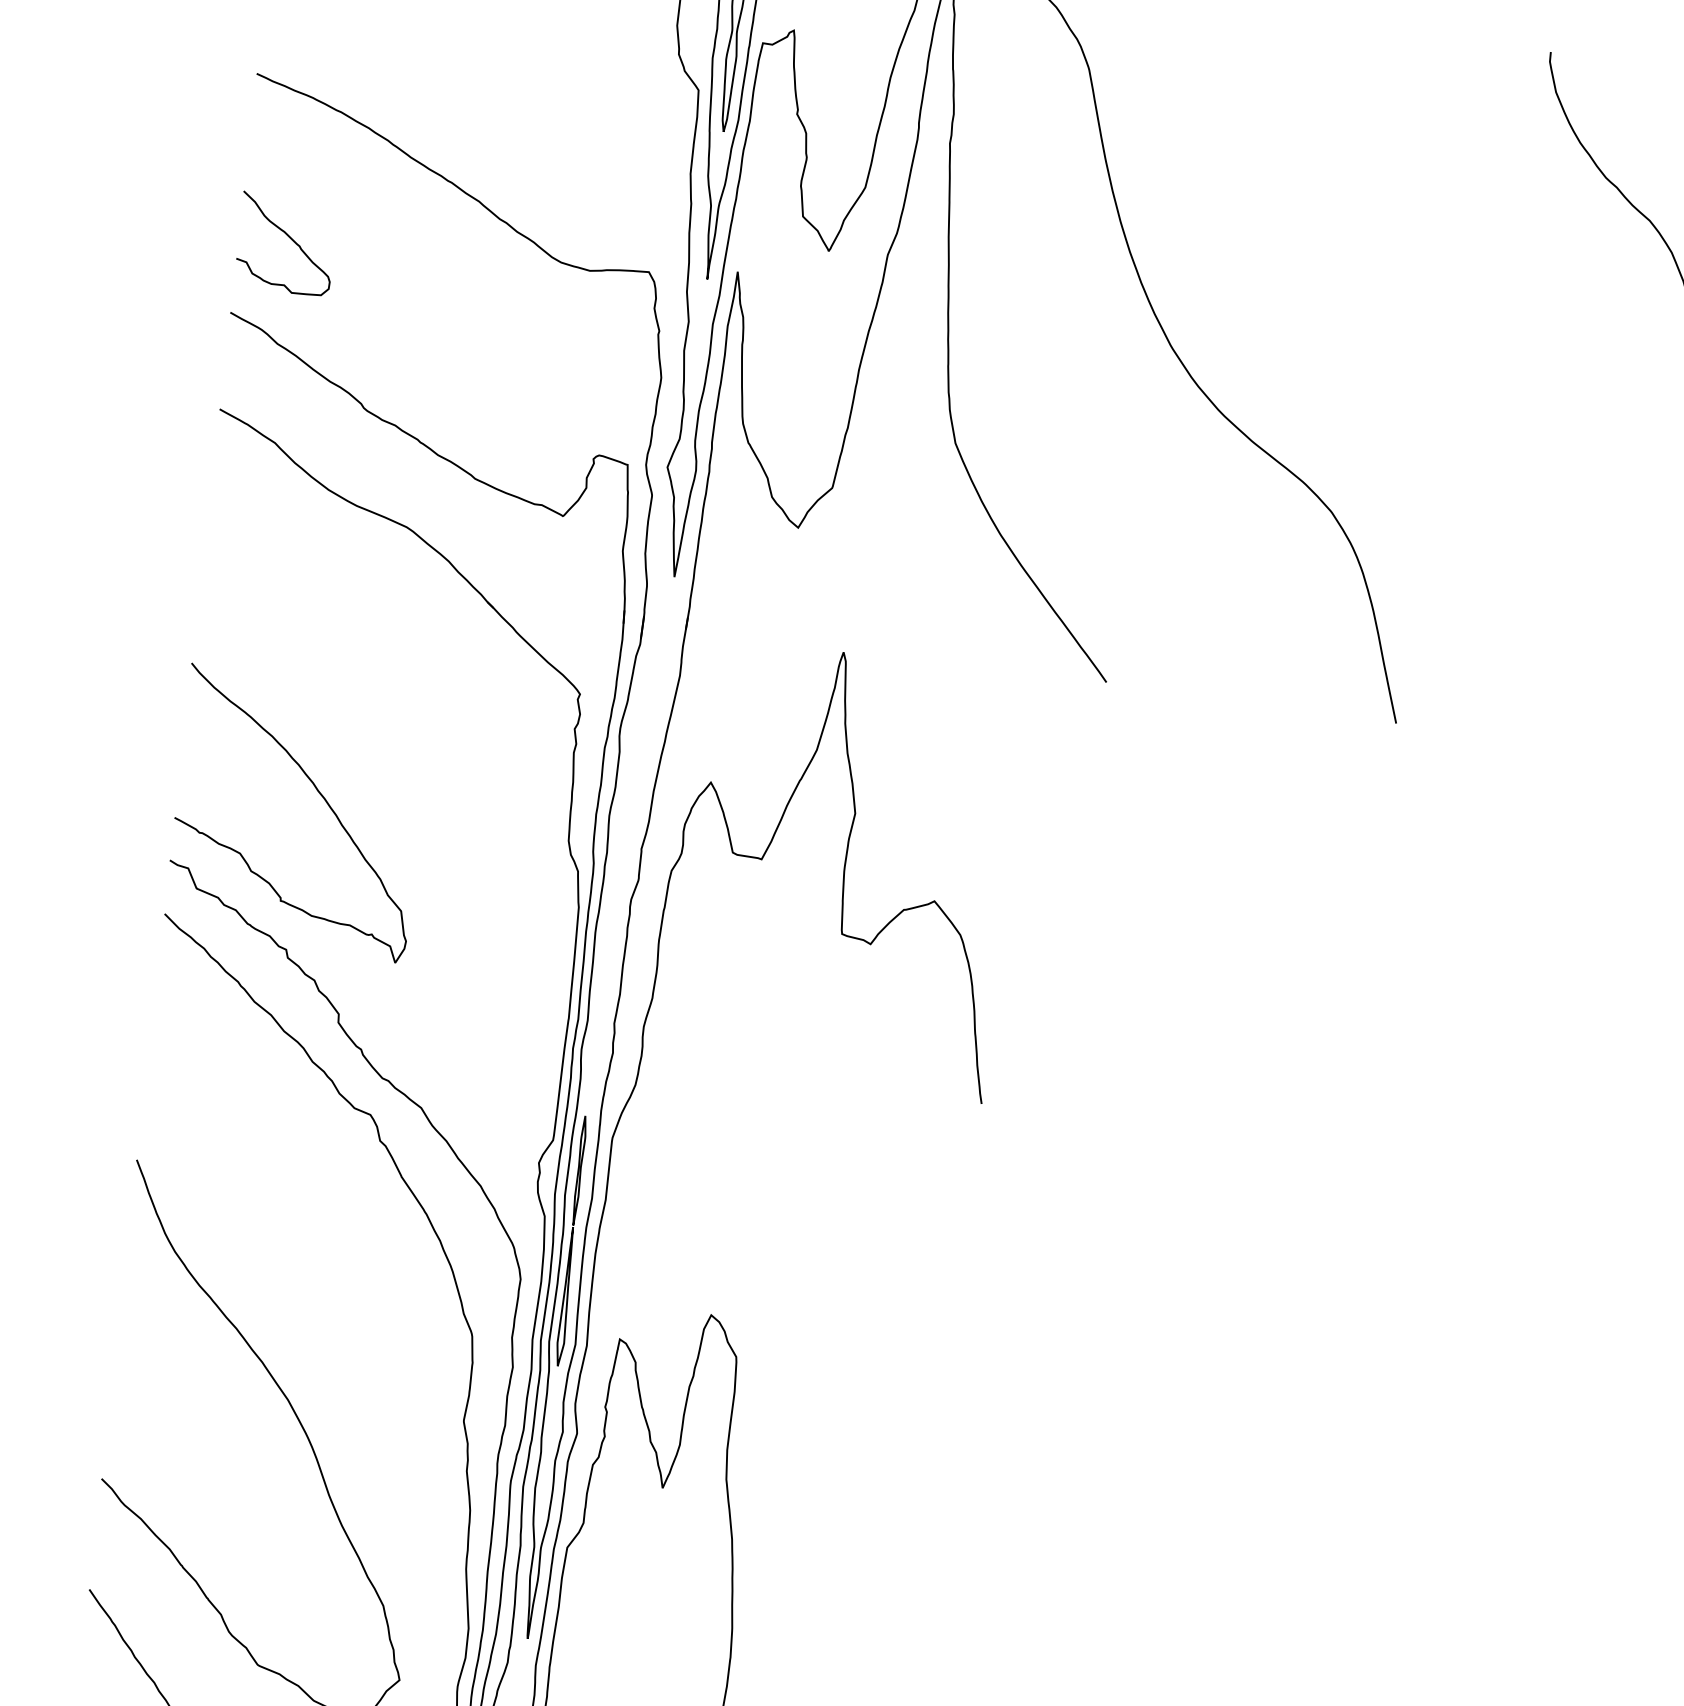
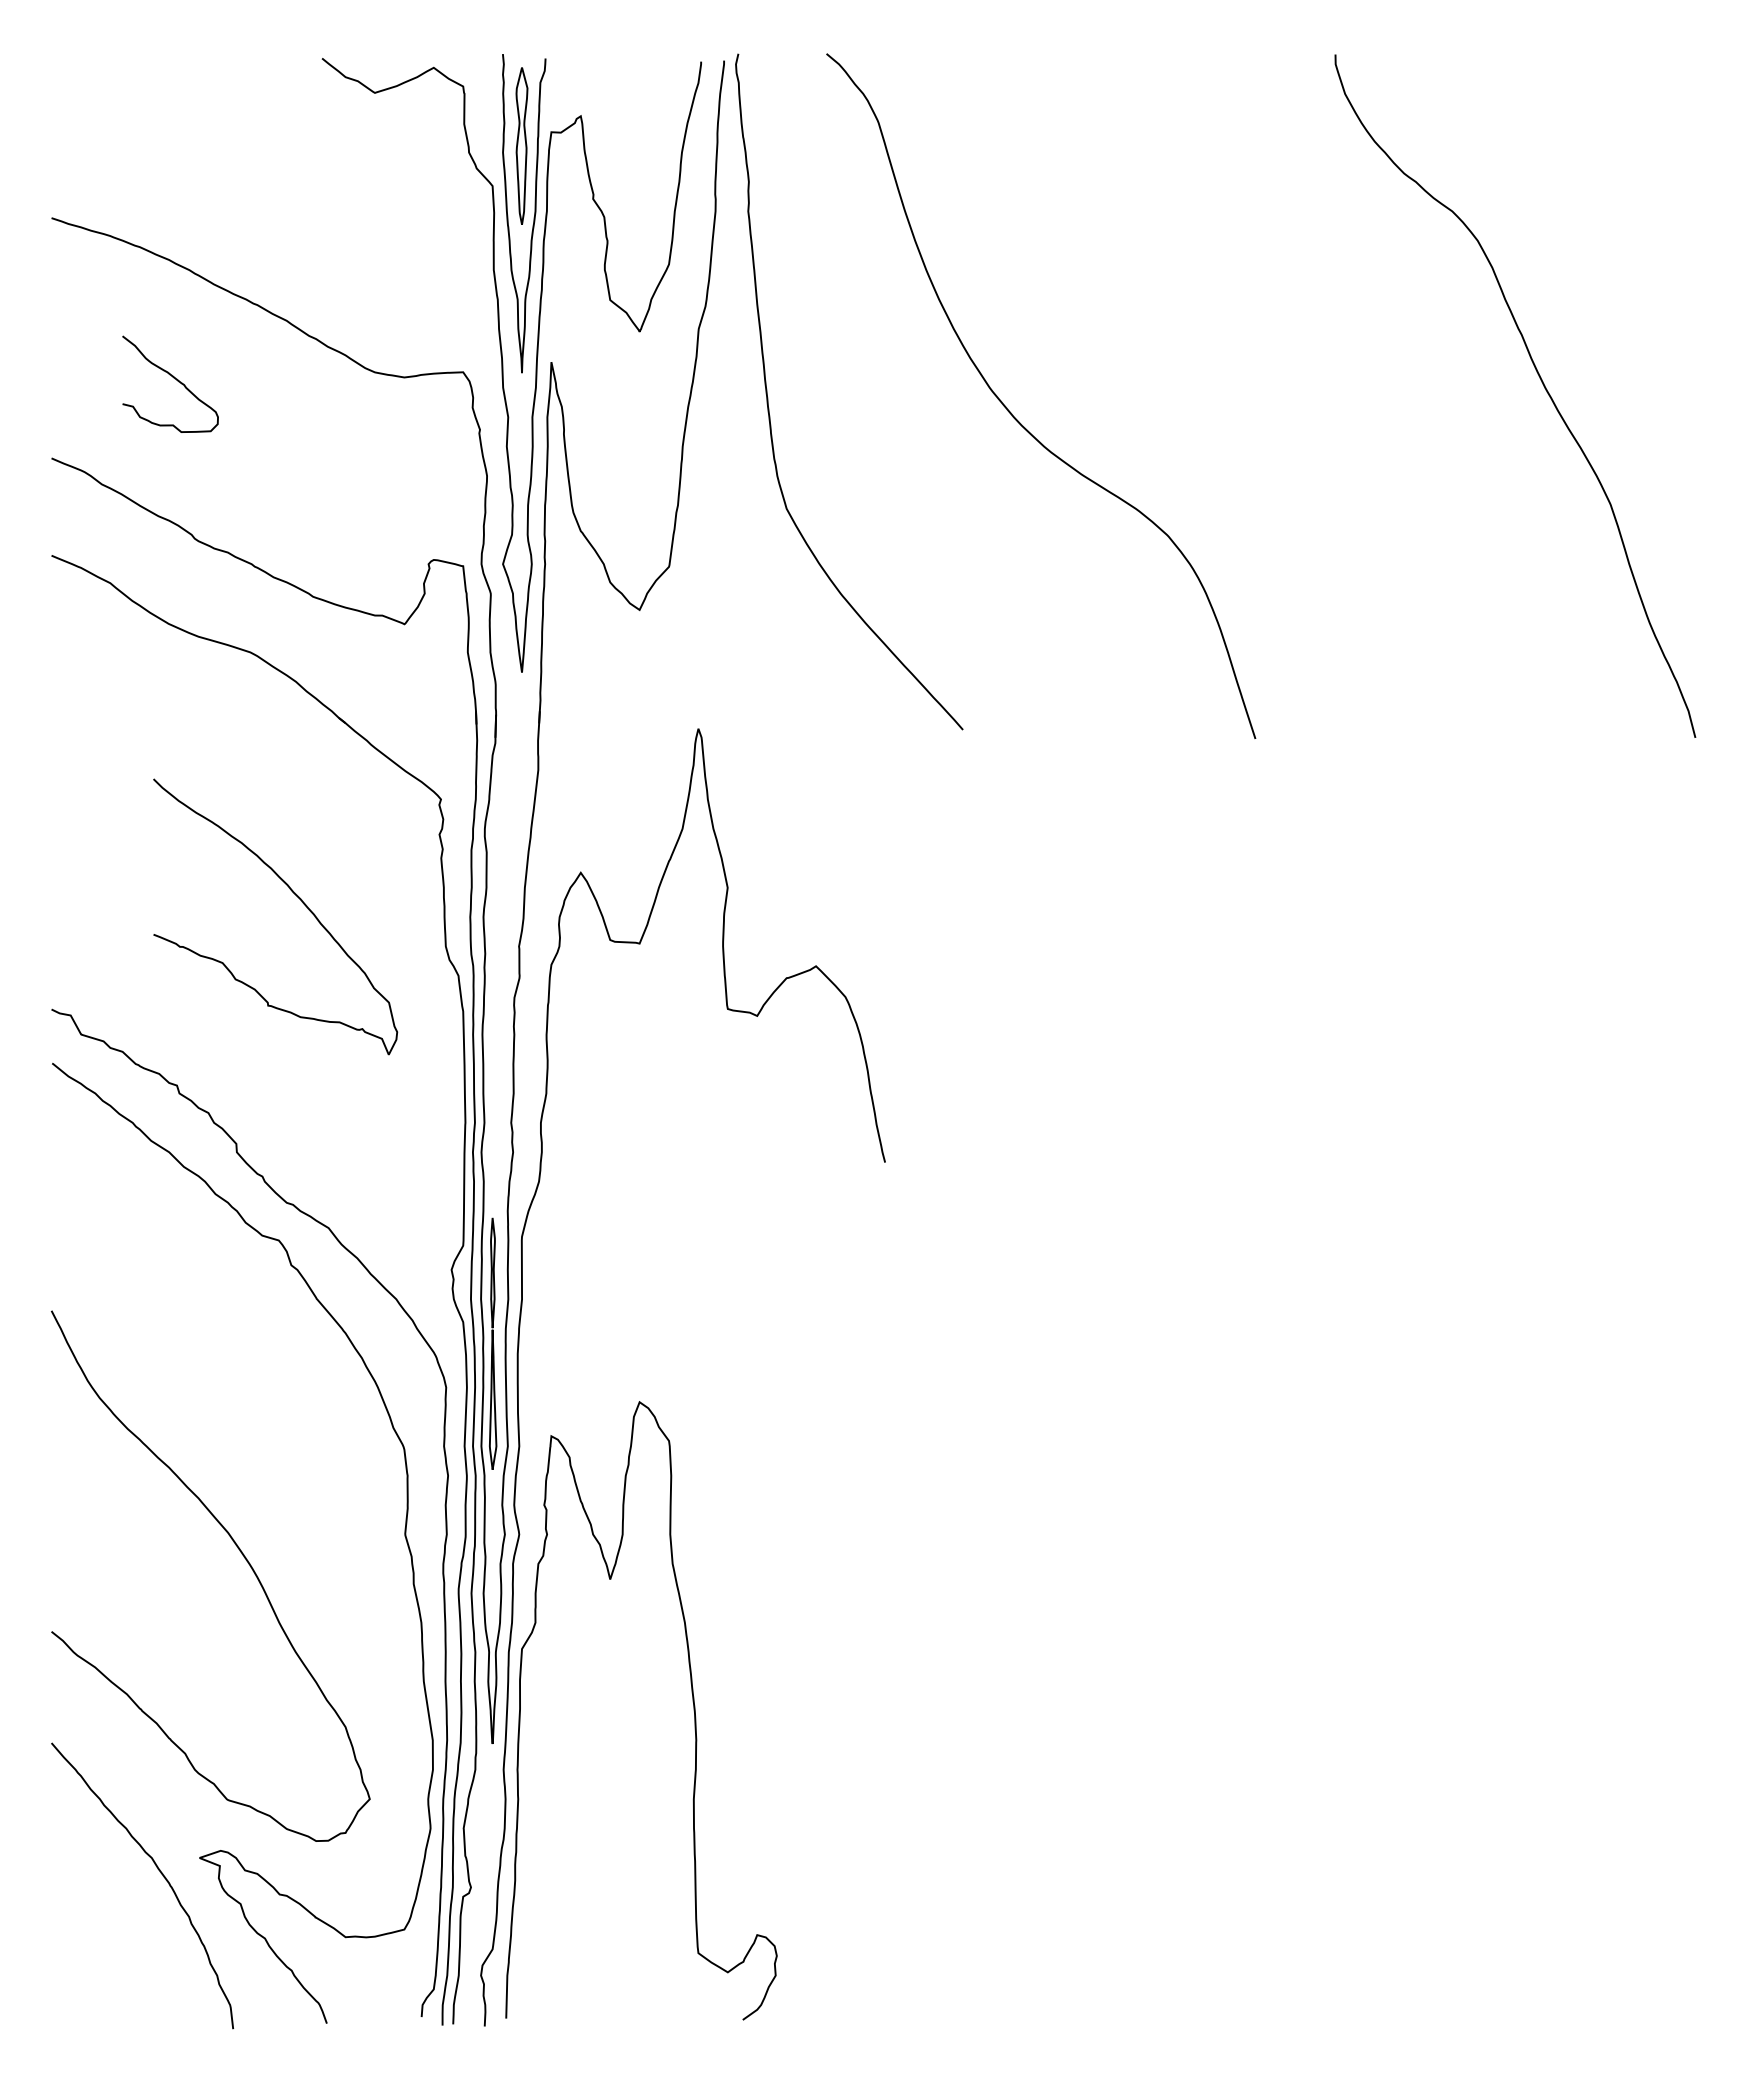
curve: (289, 238) -> (173, 378), moved
curve: (319, 794) -> (295, 895), moved

